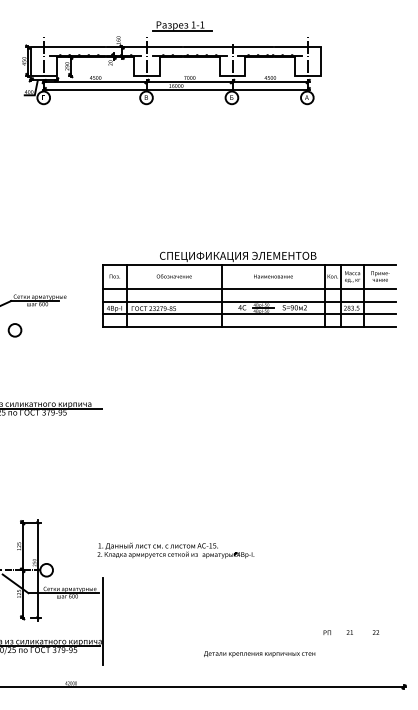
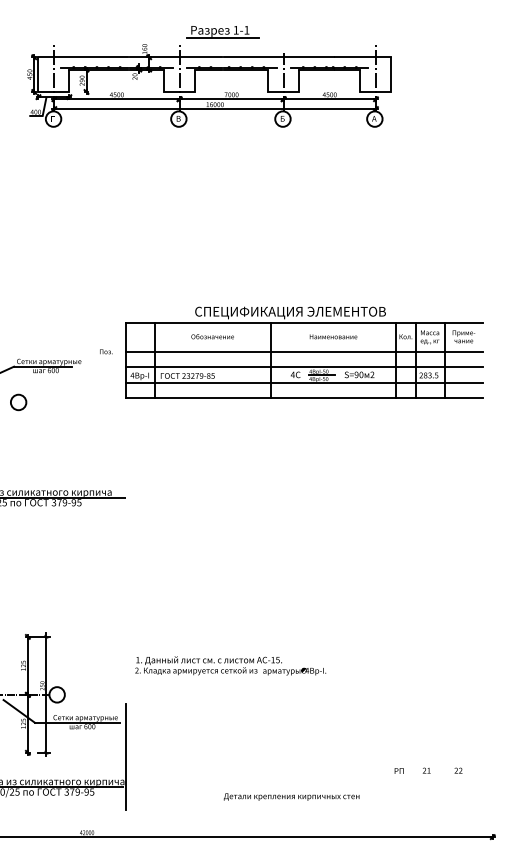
text: (115, 276) -> (106, 351), moved
text: (175, 550) -> (230, 665), moved
text: (259, 653) -> (291, 796), moved

